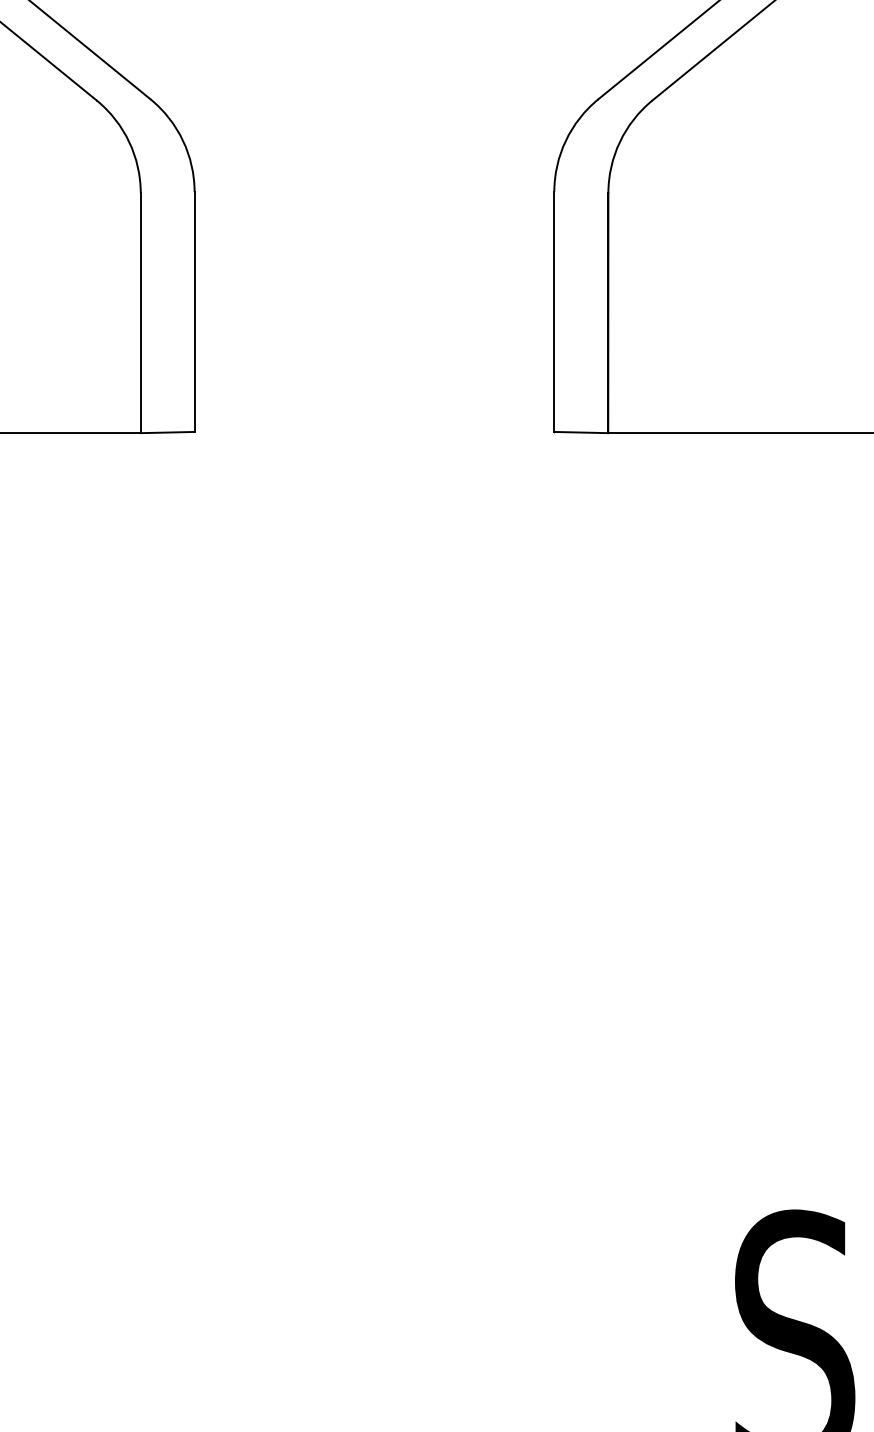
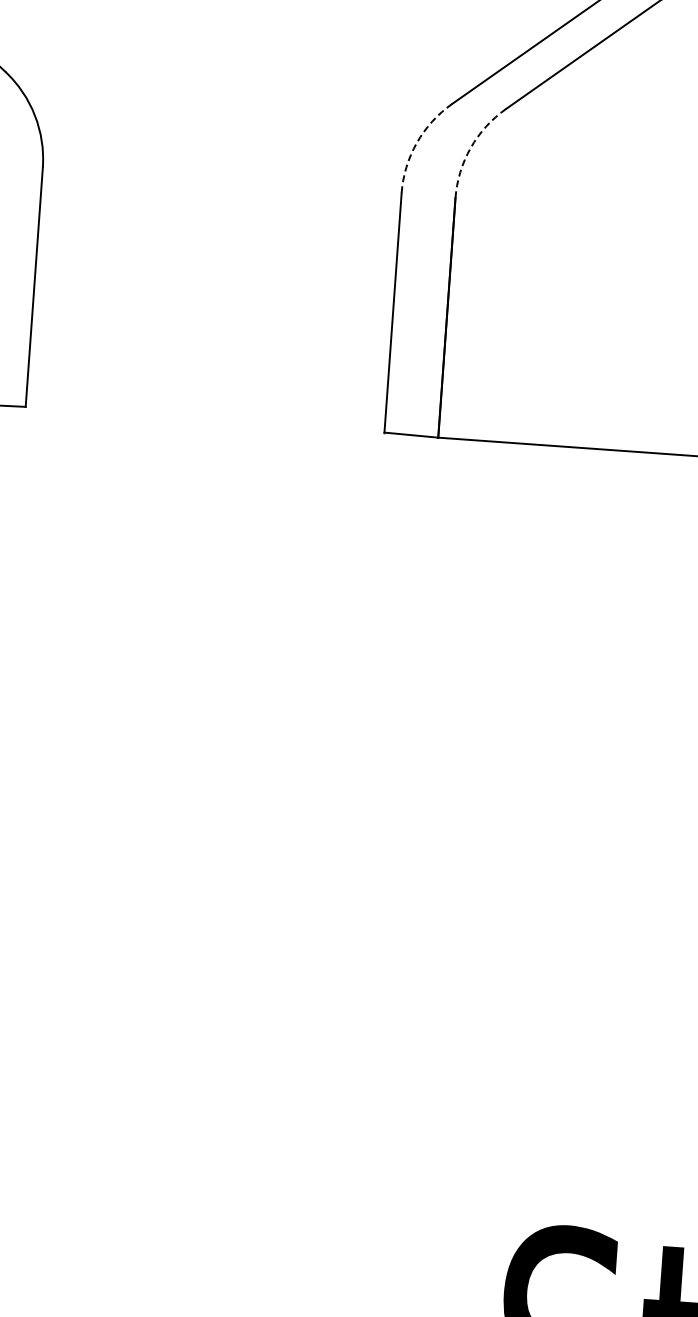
arc: (565, 140) -> (416, 142), solid -> dashed
arc: (619, 141) -> (470, 147), solid -> dashed

